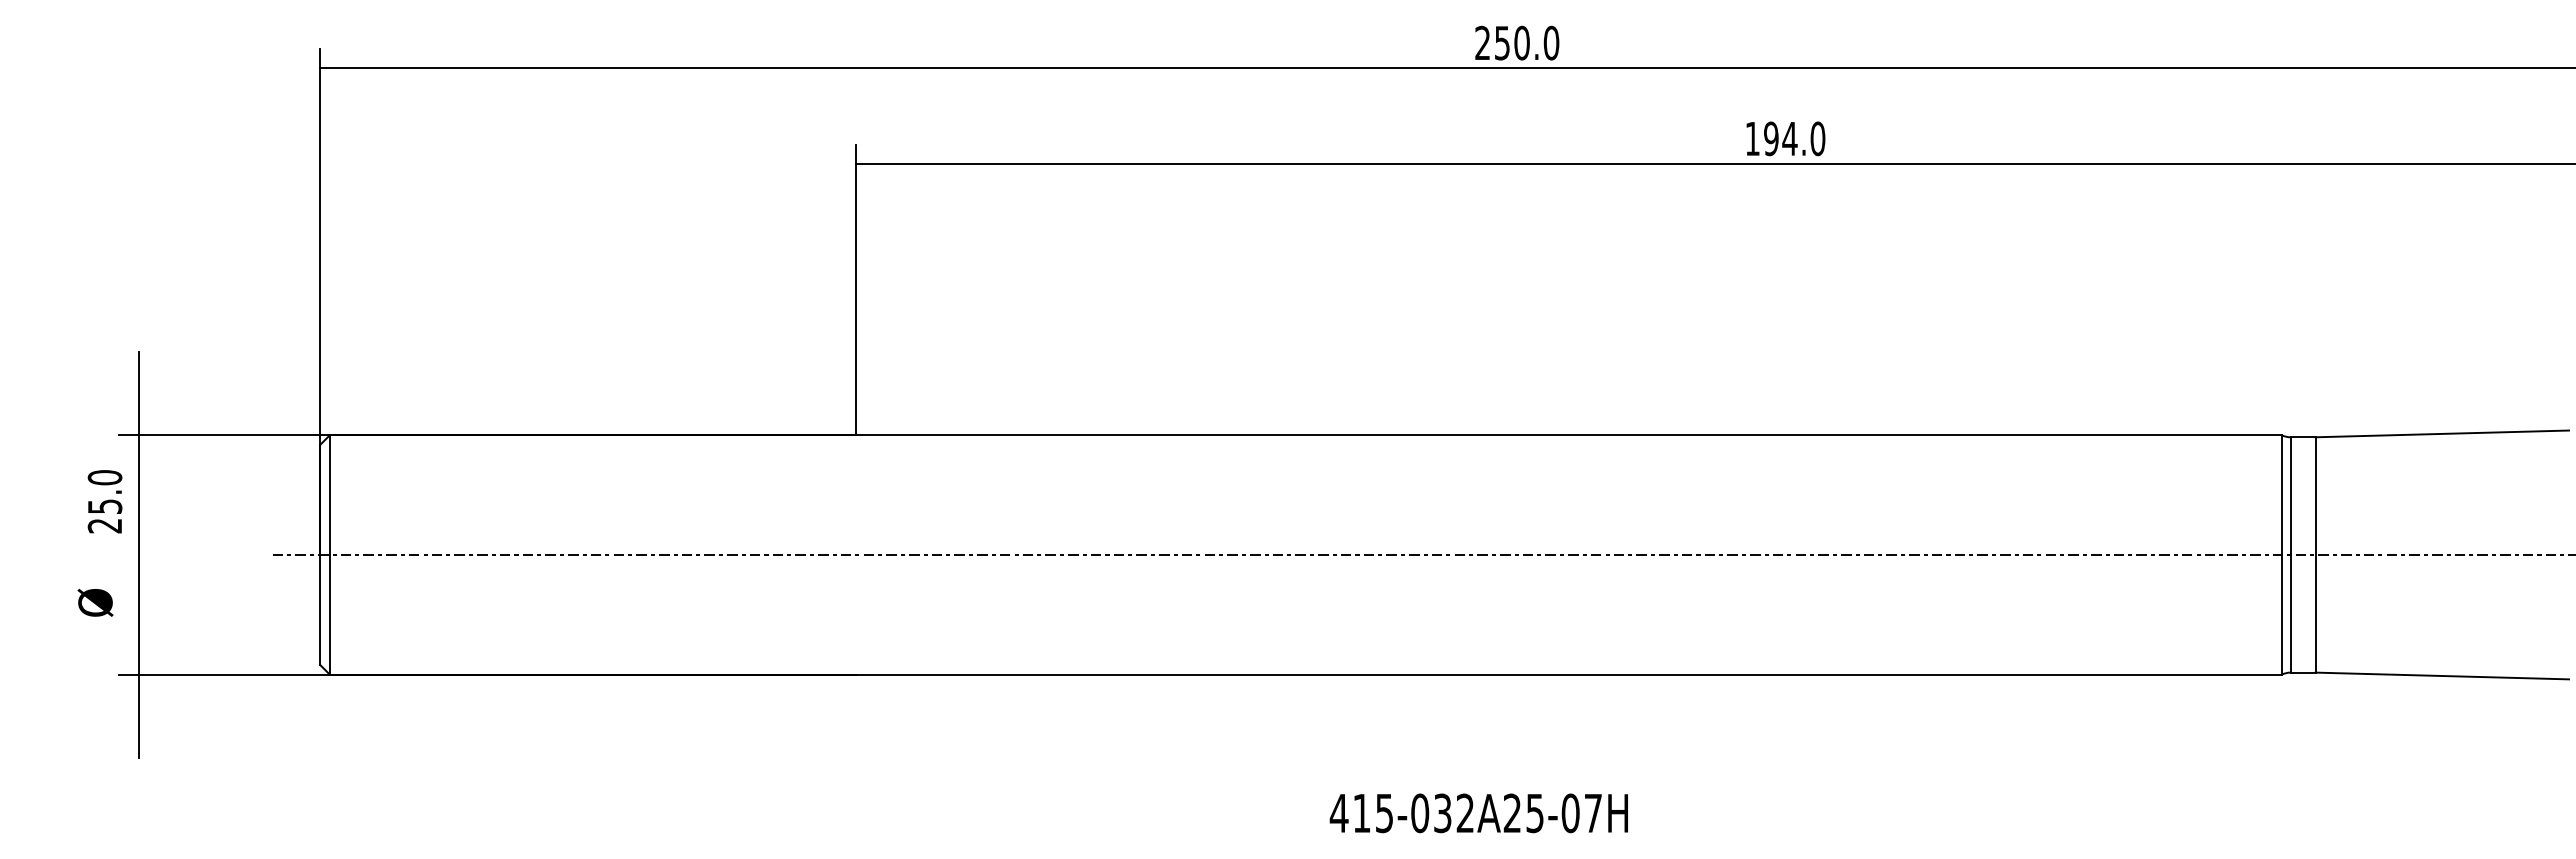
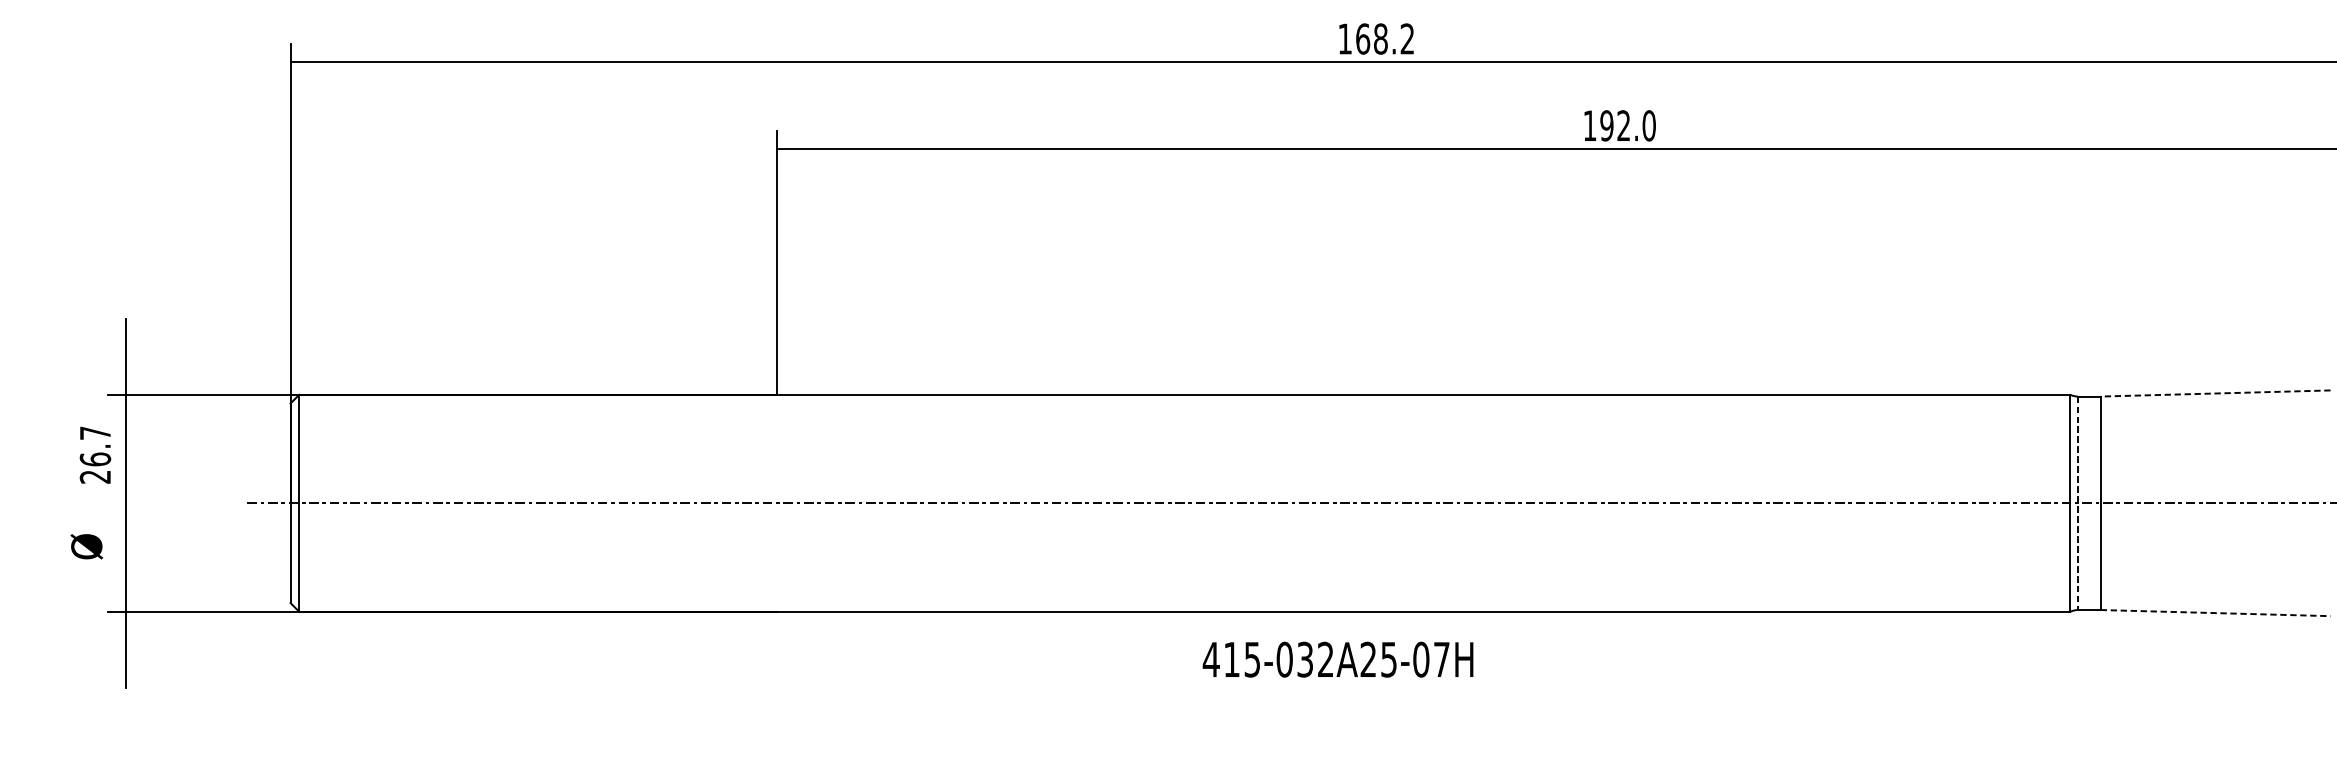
text: (1517, 42) -> (1376, 38), 250.0 -> 168.2
text: (1789, 138) -> (1623, 125), 194.0 -> 192.0
line: (2442, 433) -> (2215, 393), solid -> dashed
text: (104, 492) -> (94, 446), 25.0 -> 26.7
line: (2290, 554) -> (2077, 502), solid -> dashed
line: (2442, 676) -> (2215, 613), solid -> dashed
text: (1478, 813) -> (1337, 659), moved

